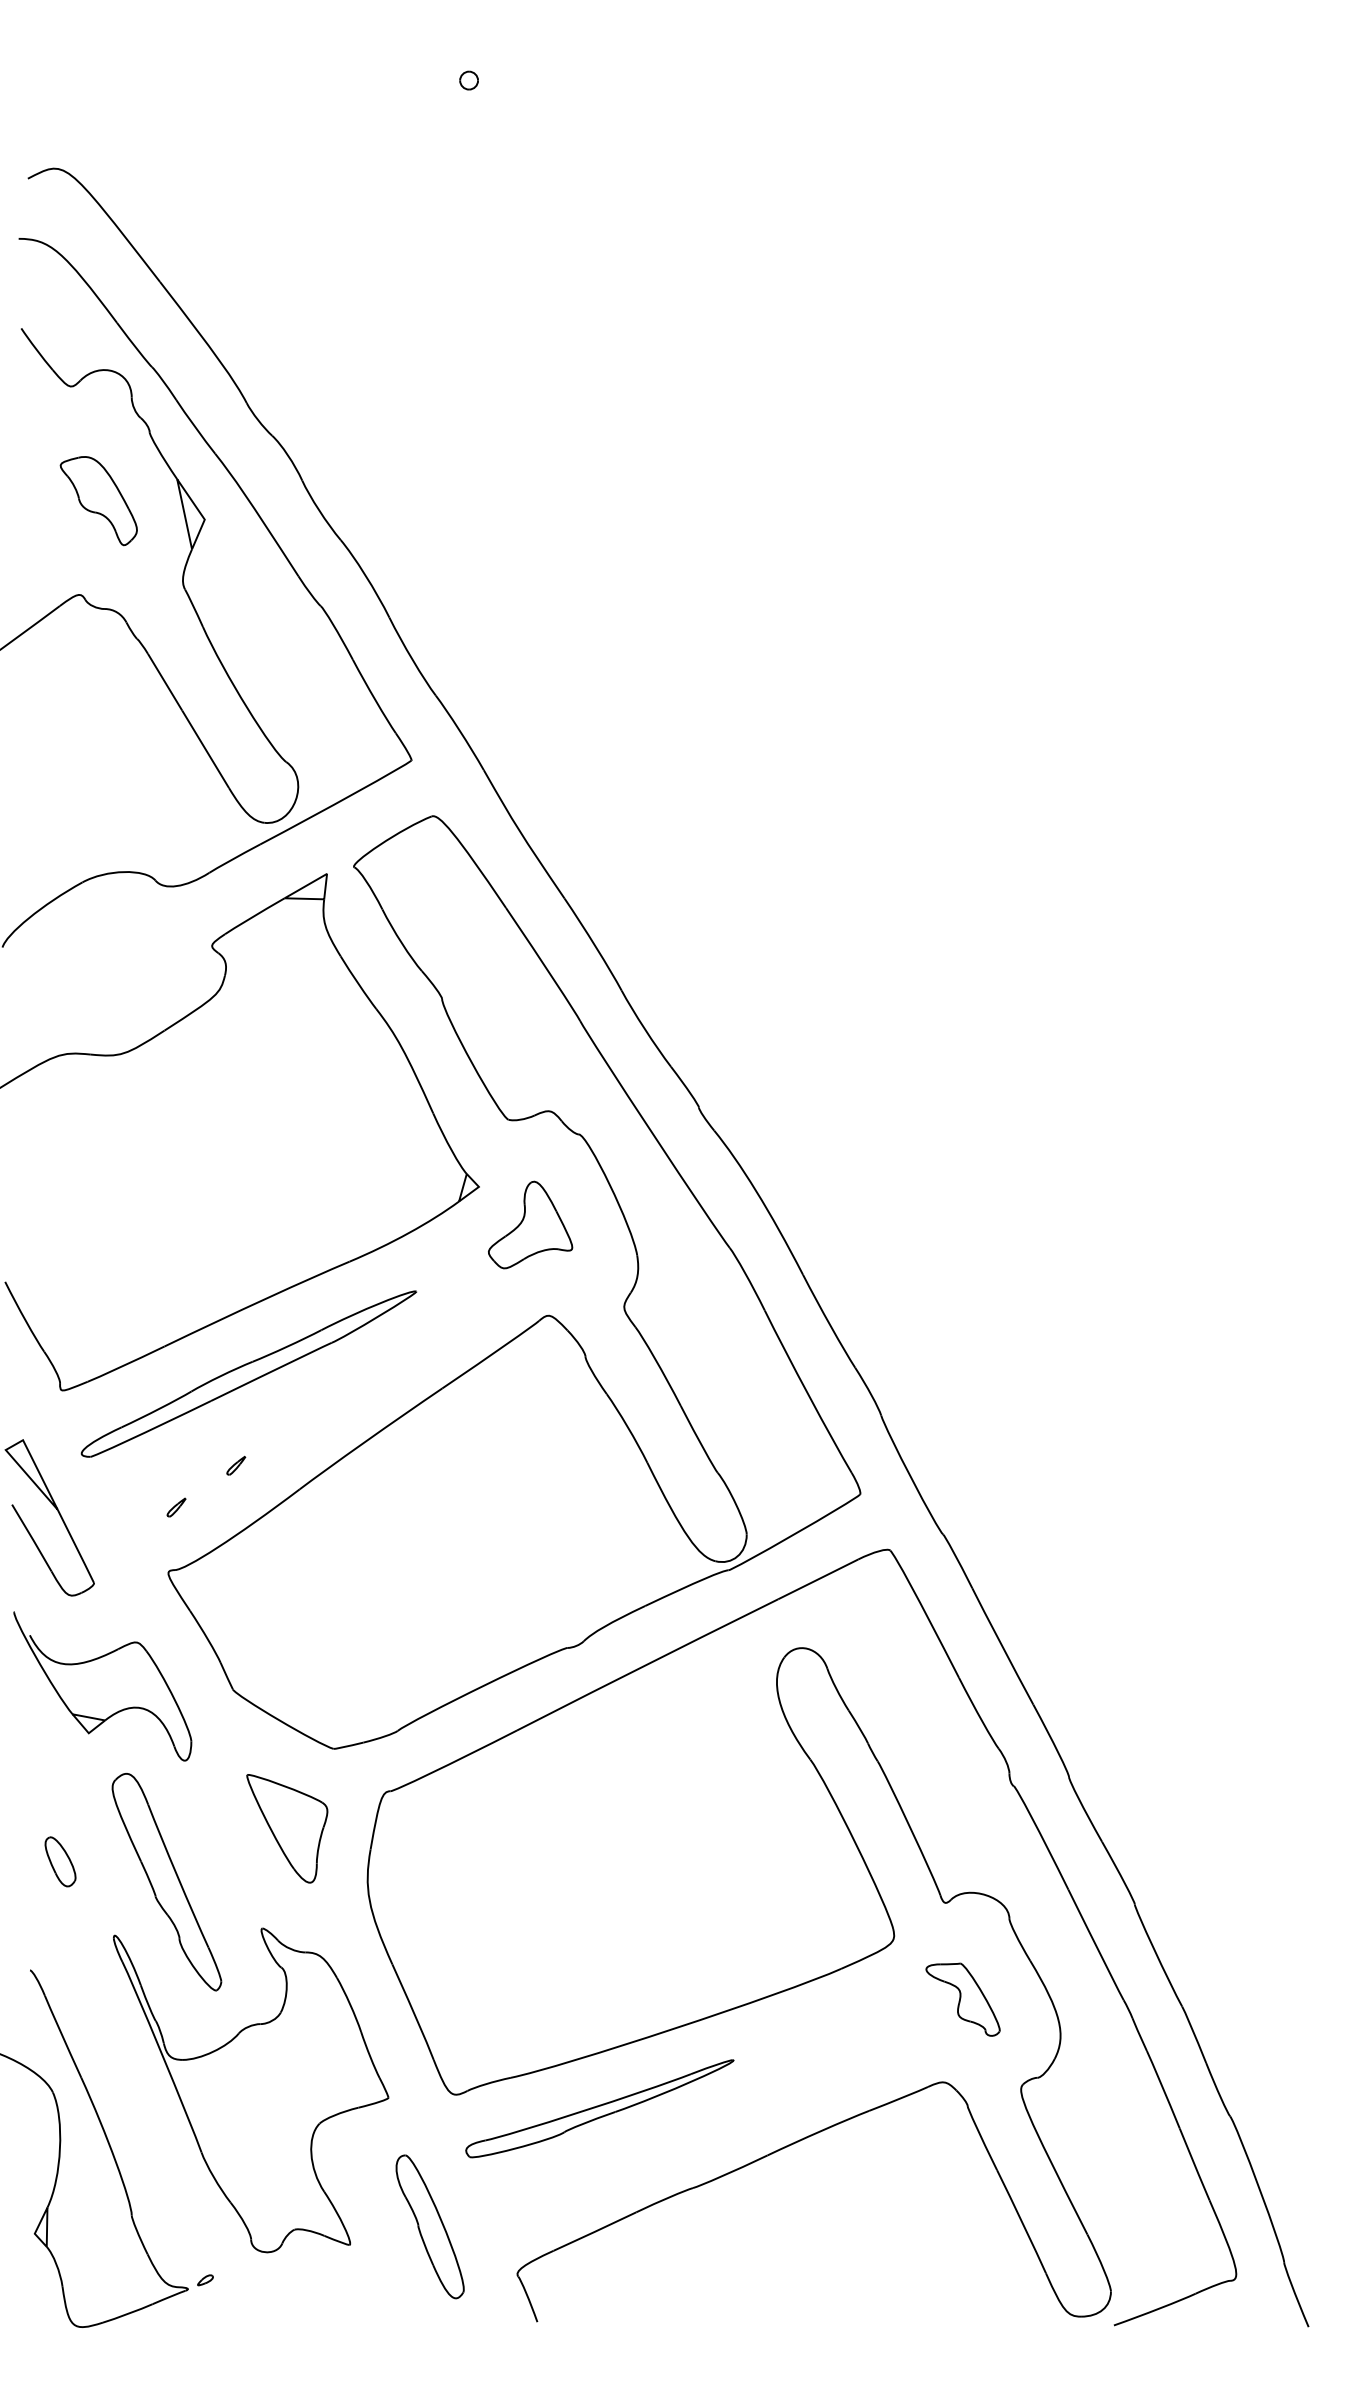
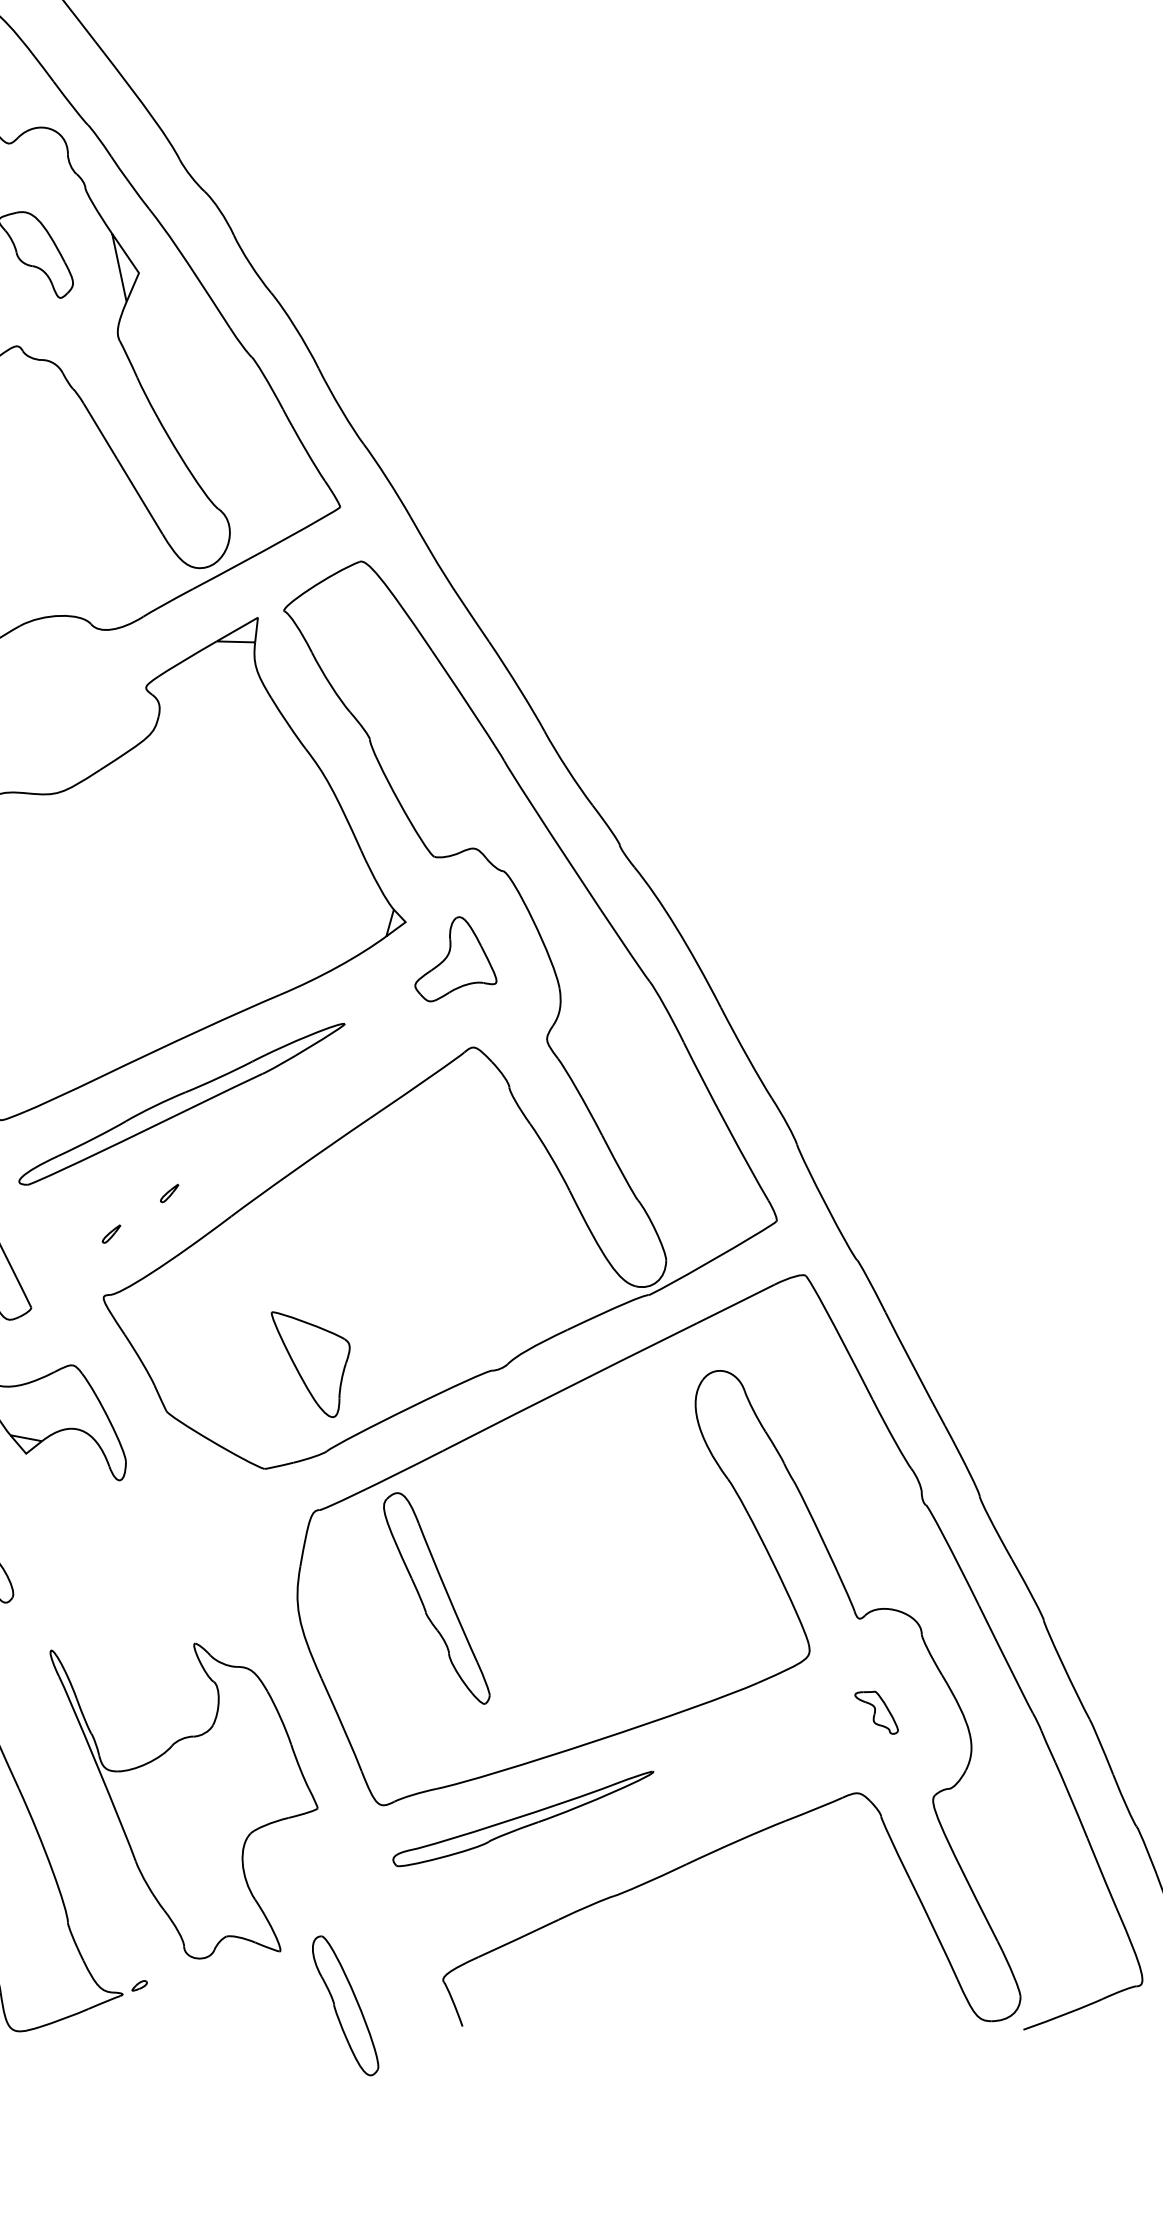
part: (287, 1828) -> (310, 1364), moved
part: (166, 1882) -> (436, 1598), moved
part: (962, 1999) -> (876, 1712), size x0.6
part: (429, 2226) -> (344, 2005), moved

